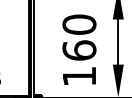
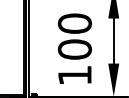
text: (79, 50) -> (74, 49), 160 -> 100

